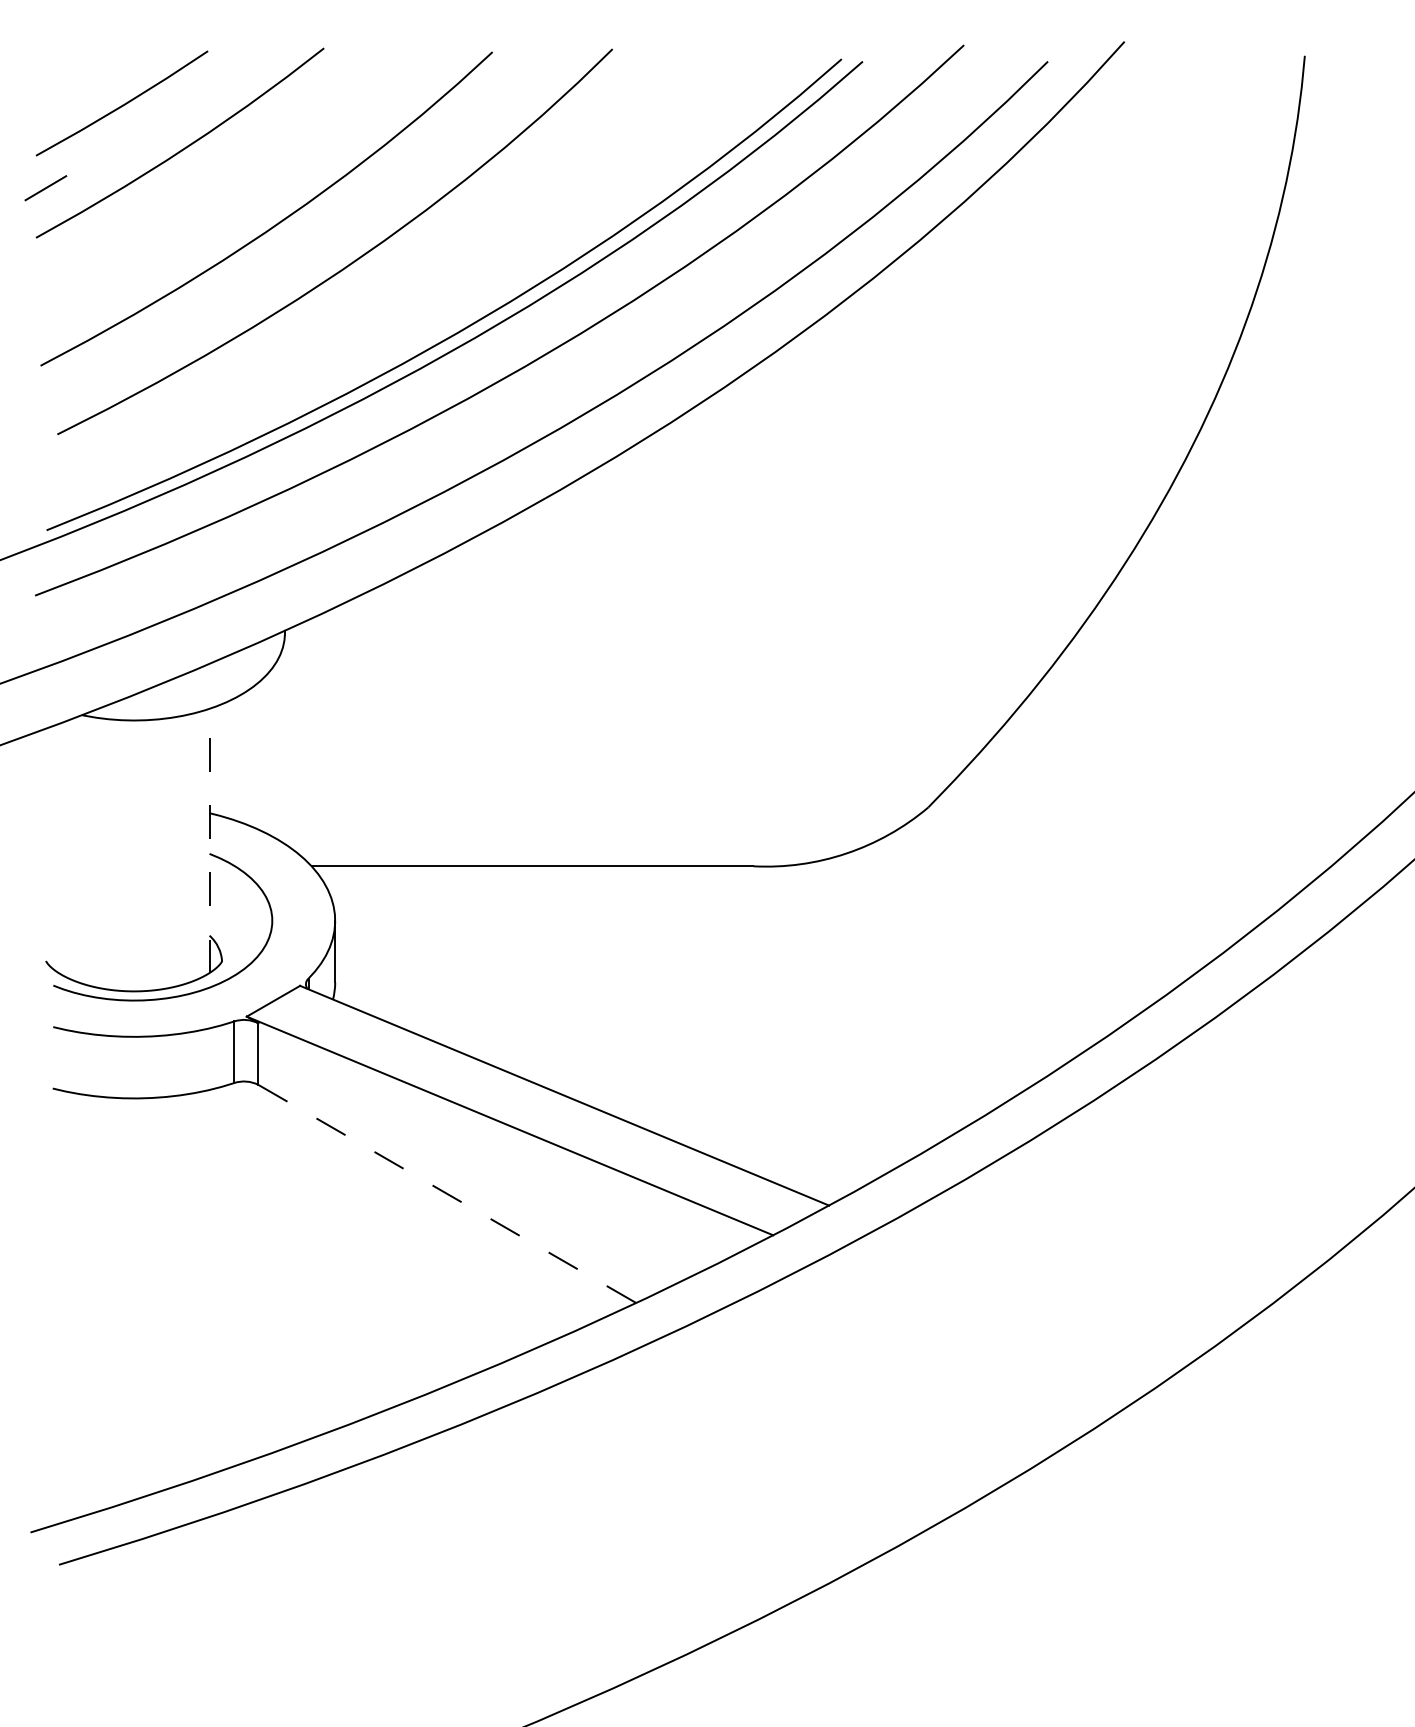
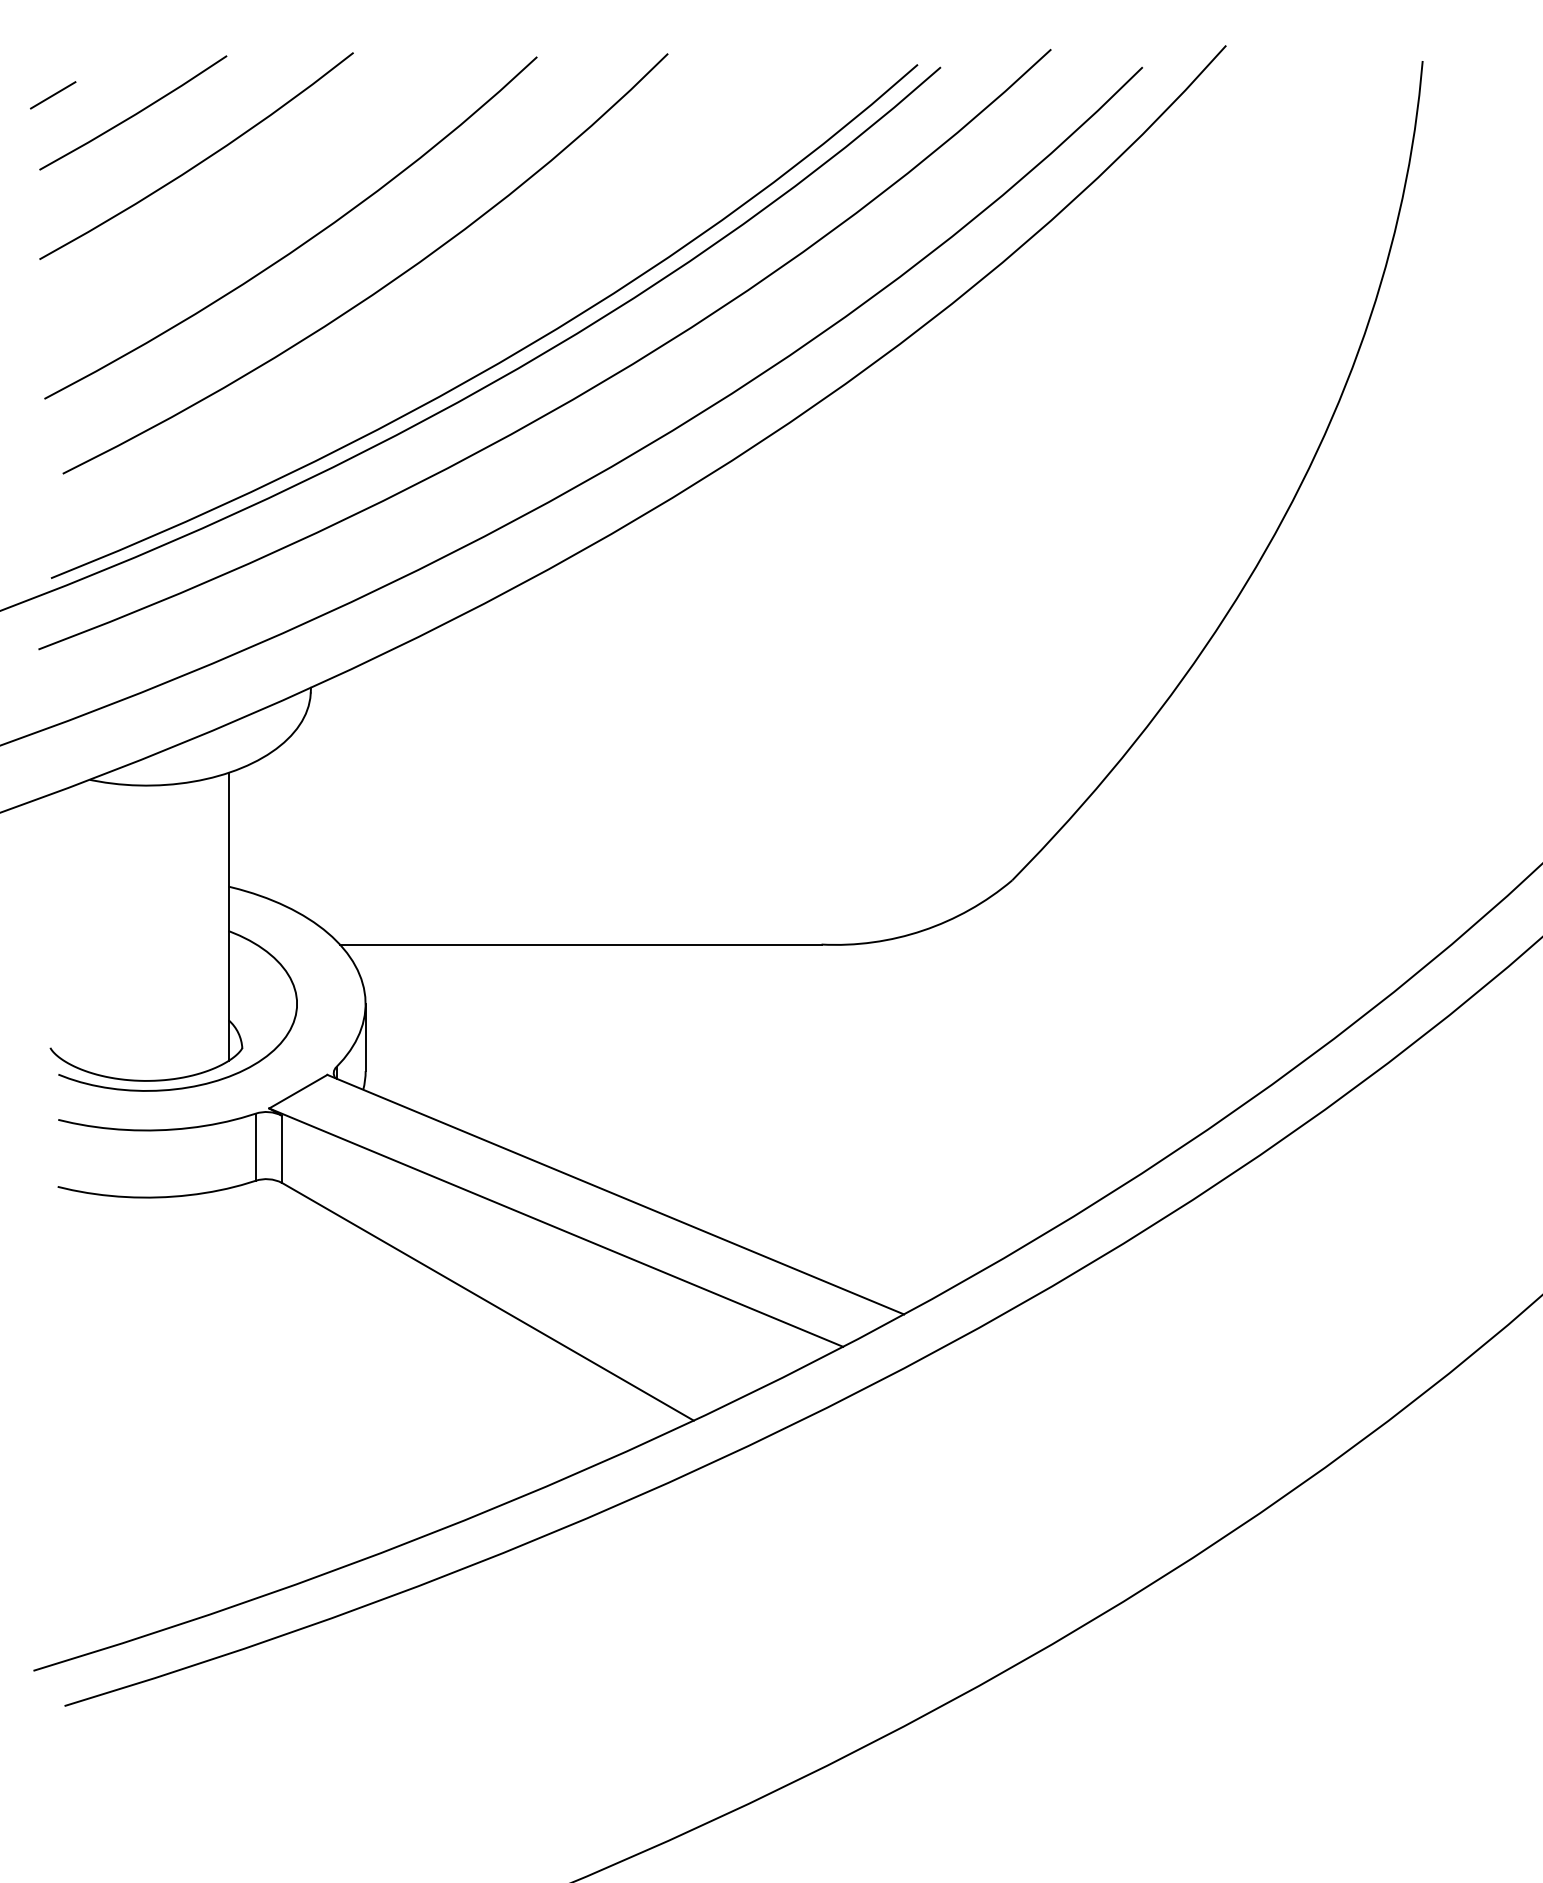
line: (46, 188) -> (53, 95), moved
line: (209, 840) -> (228, 916), dashed -> solid
line: (446, 1193) -> (487, 1301), dashed -> solid

